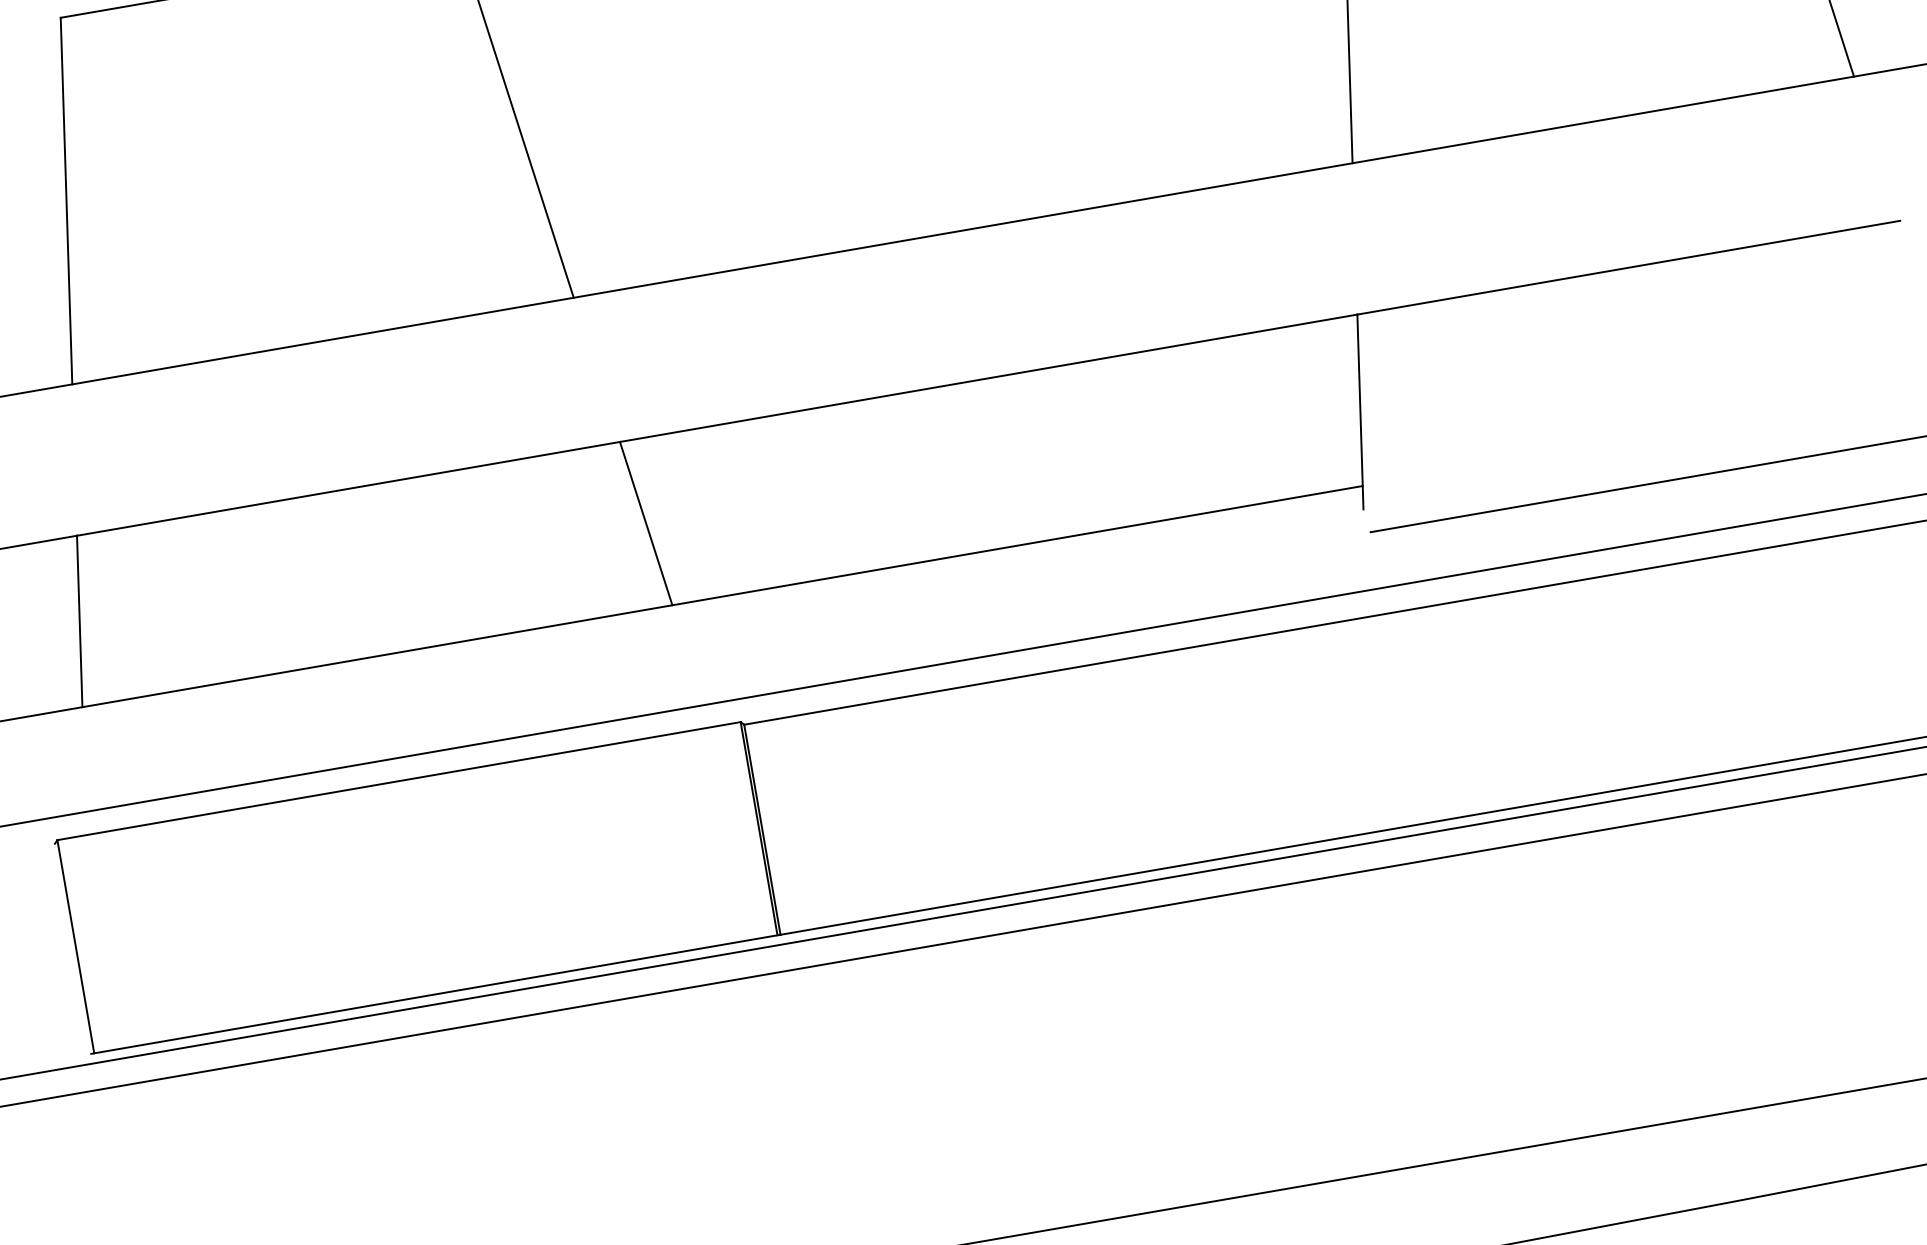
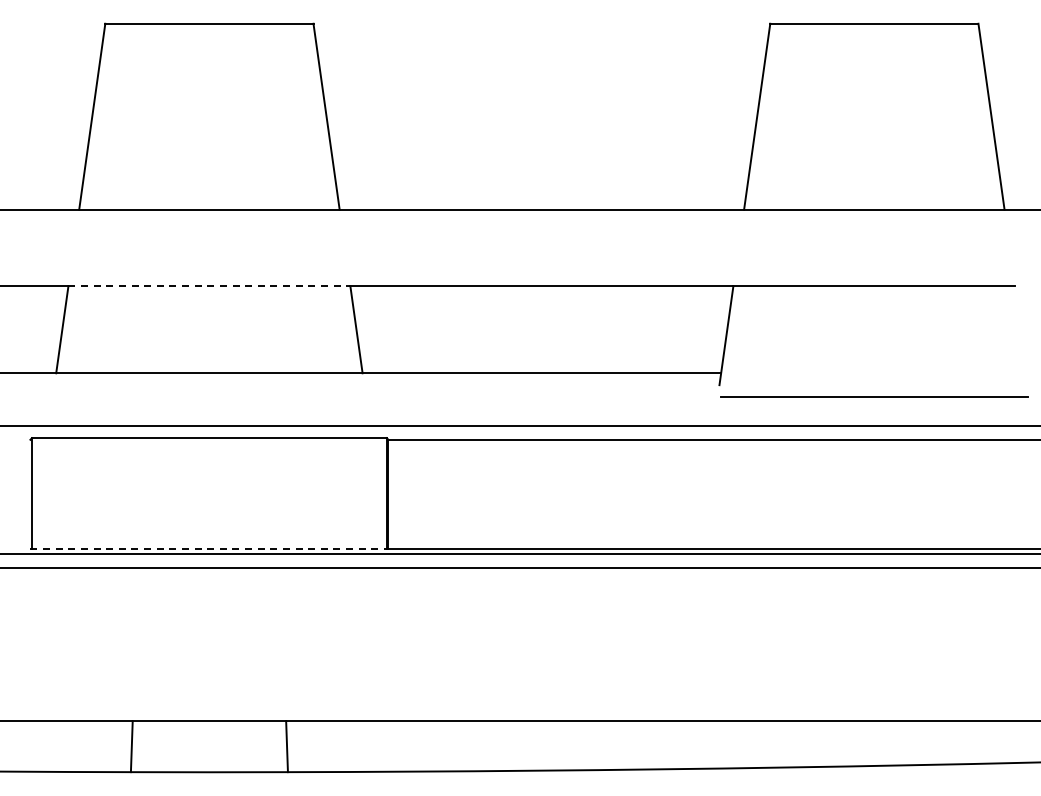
line: (348, 489) -> (209, 286), solid -> dashed
line: (435, 993) -> (209, 548), solid -> dashed

